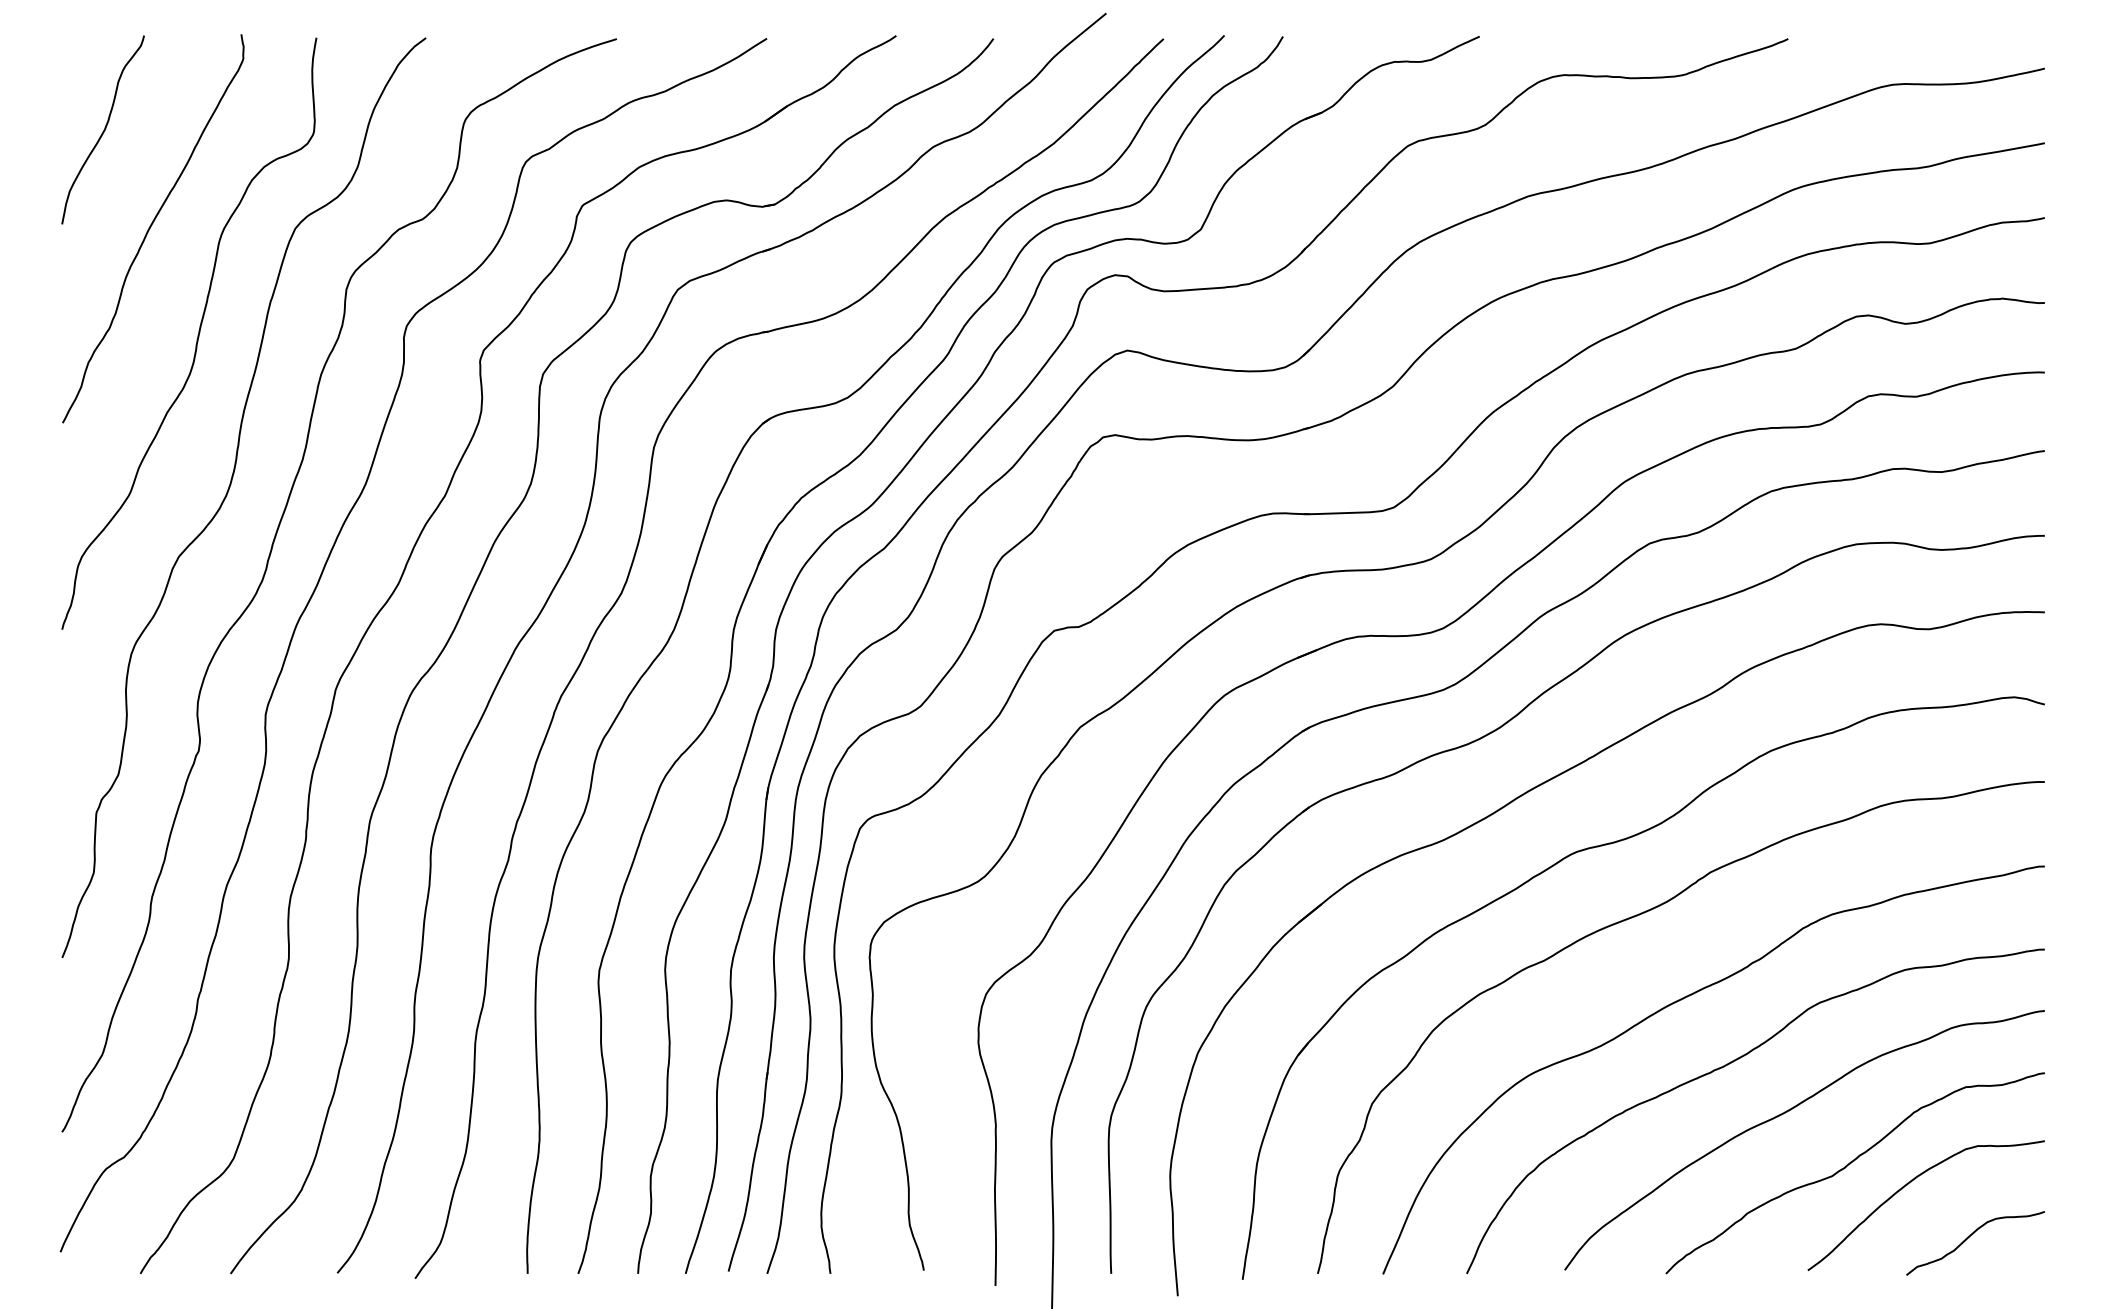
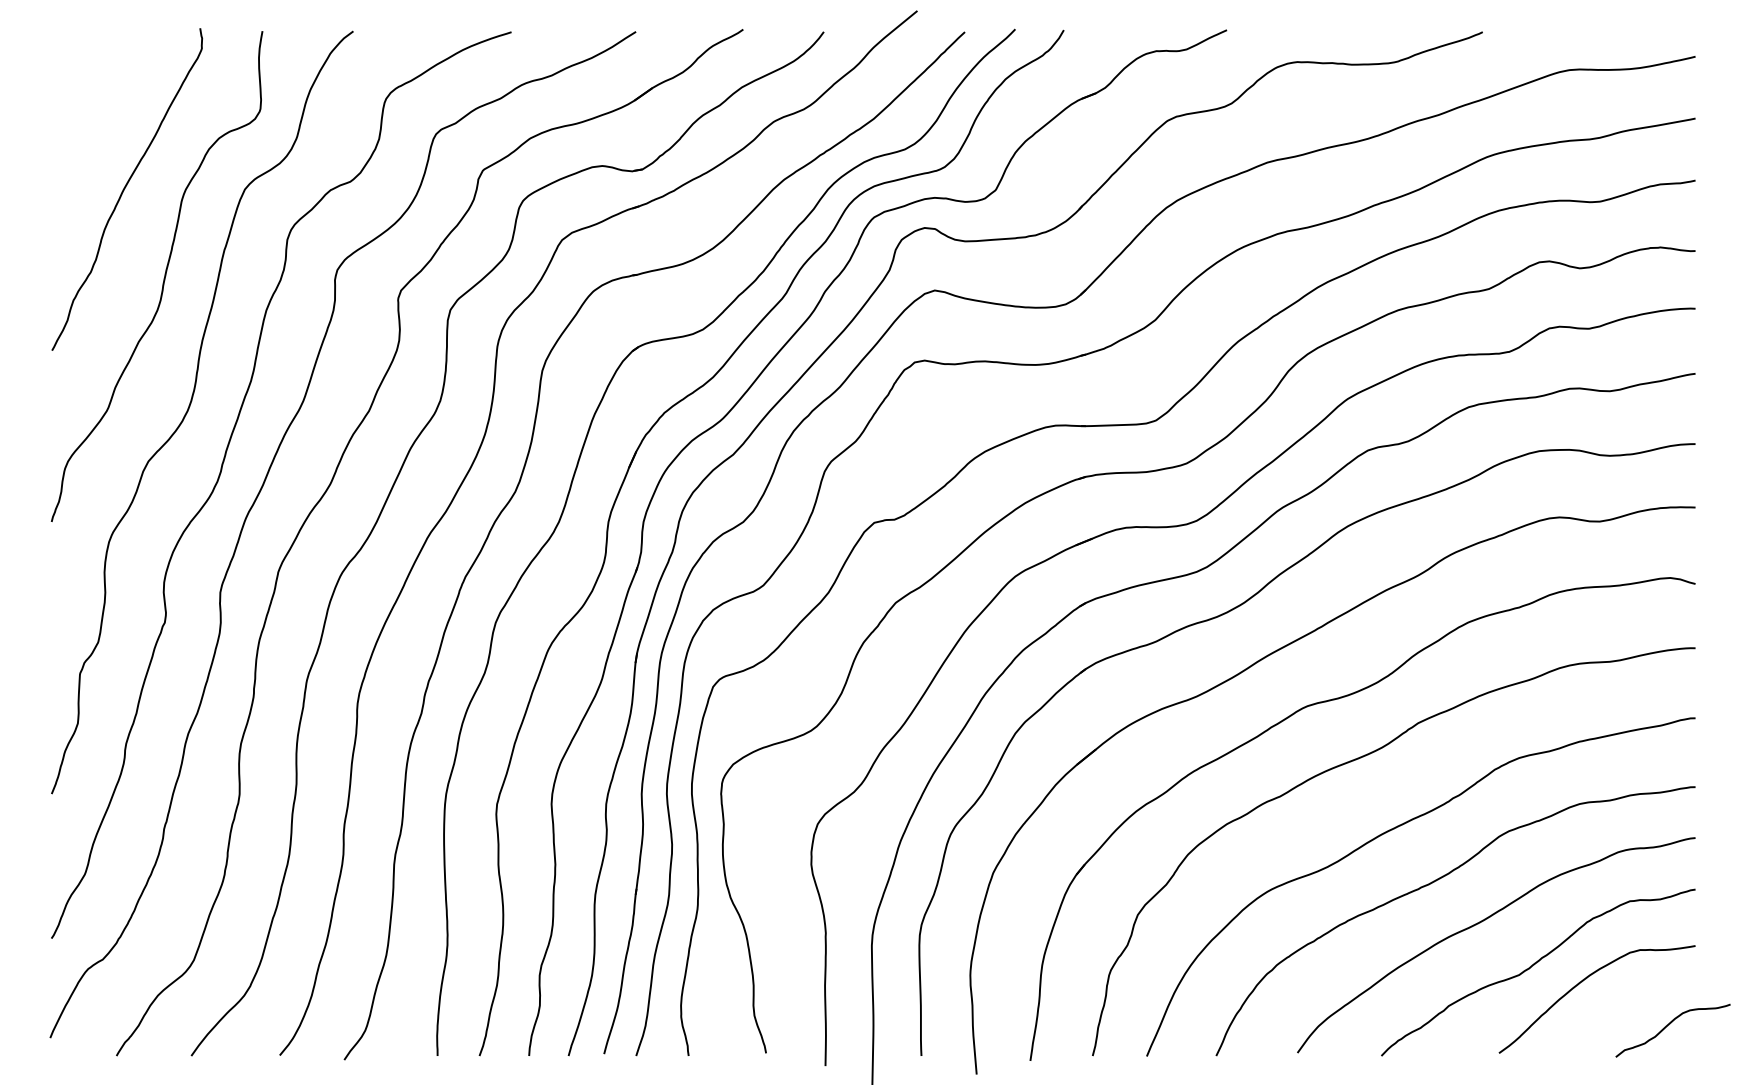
curve: (102, 129) -> (85, 107), removed
curve: (1972, 1235) -> (1670, 1024), moved

